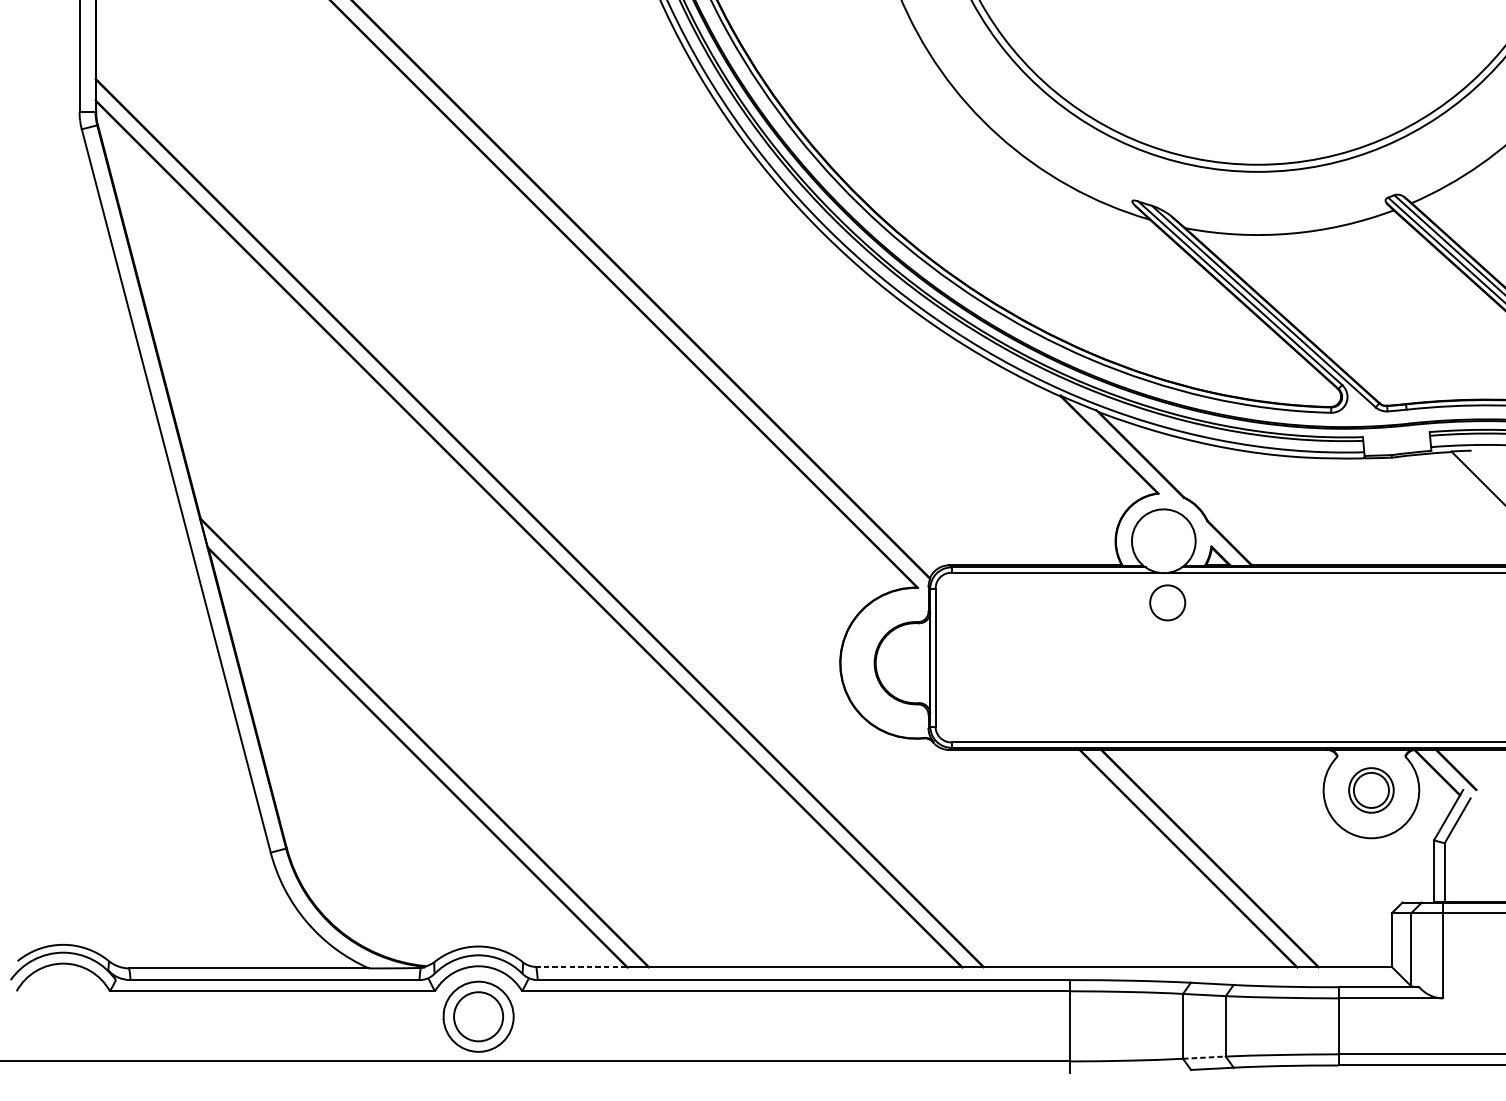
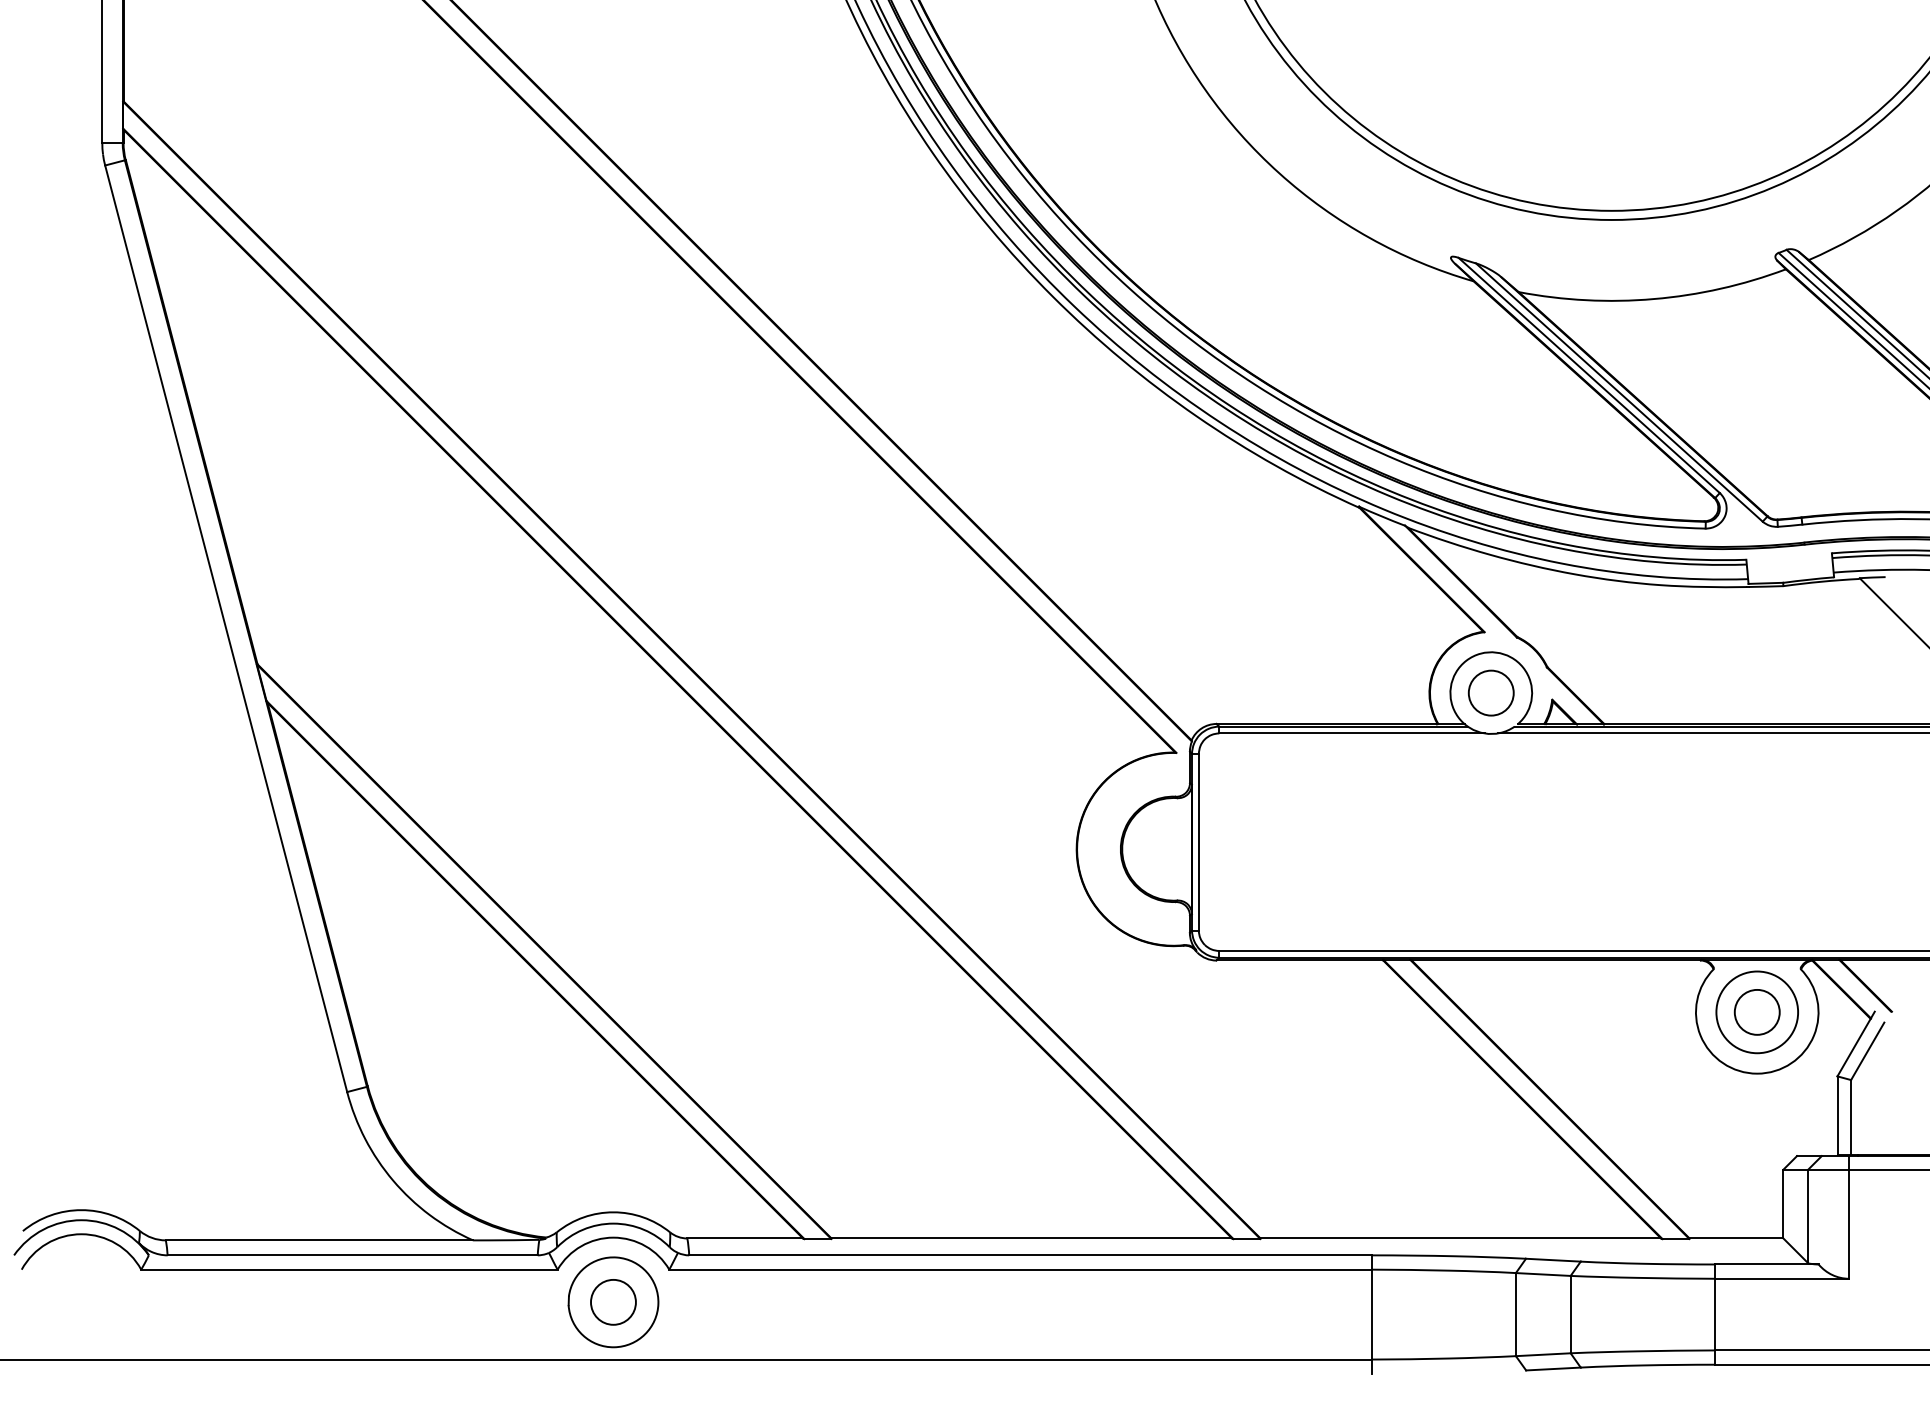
circle: (1167, 602) -> (1490, 692), moved
circle: (1371, 790) -> (1757, 1012), size x1.43
line: (581, 966) -> (745, 1238), dashed -> solid
circle: (478, 1016) -> (613, 1301), size x0.71
line: (1204, 1057) -> (1543, 1354), dashed -> solid

